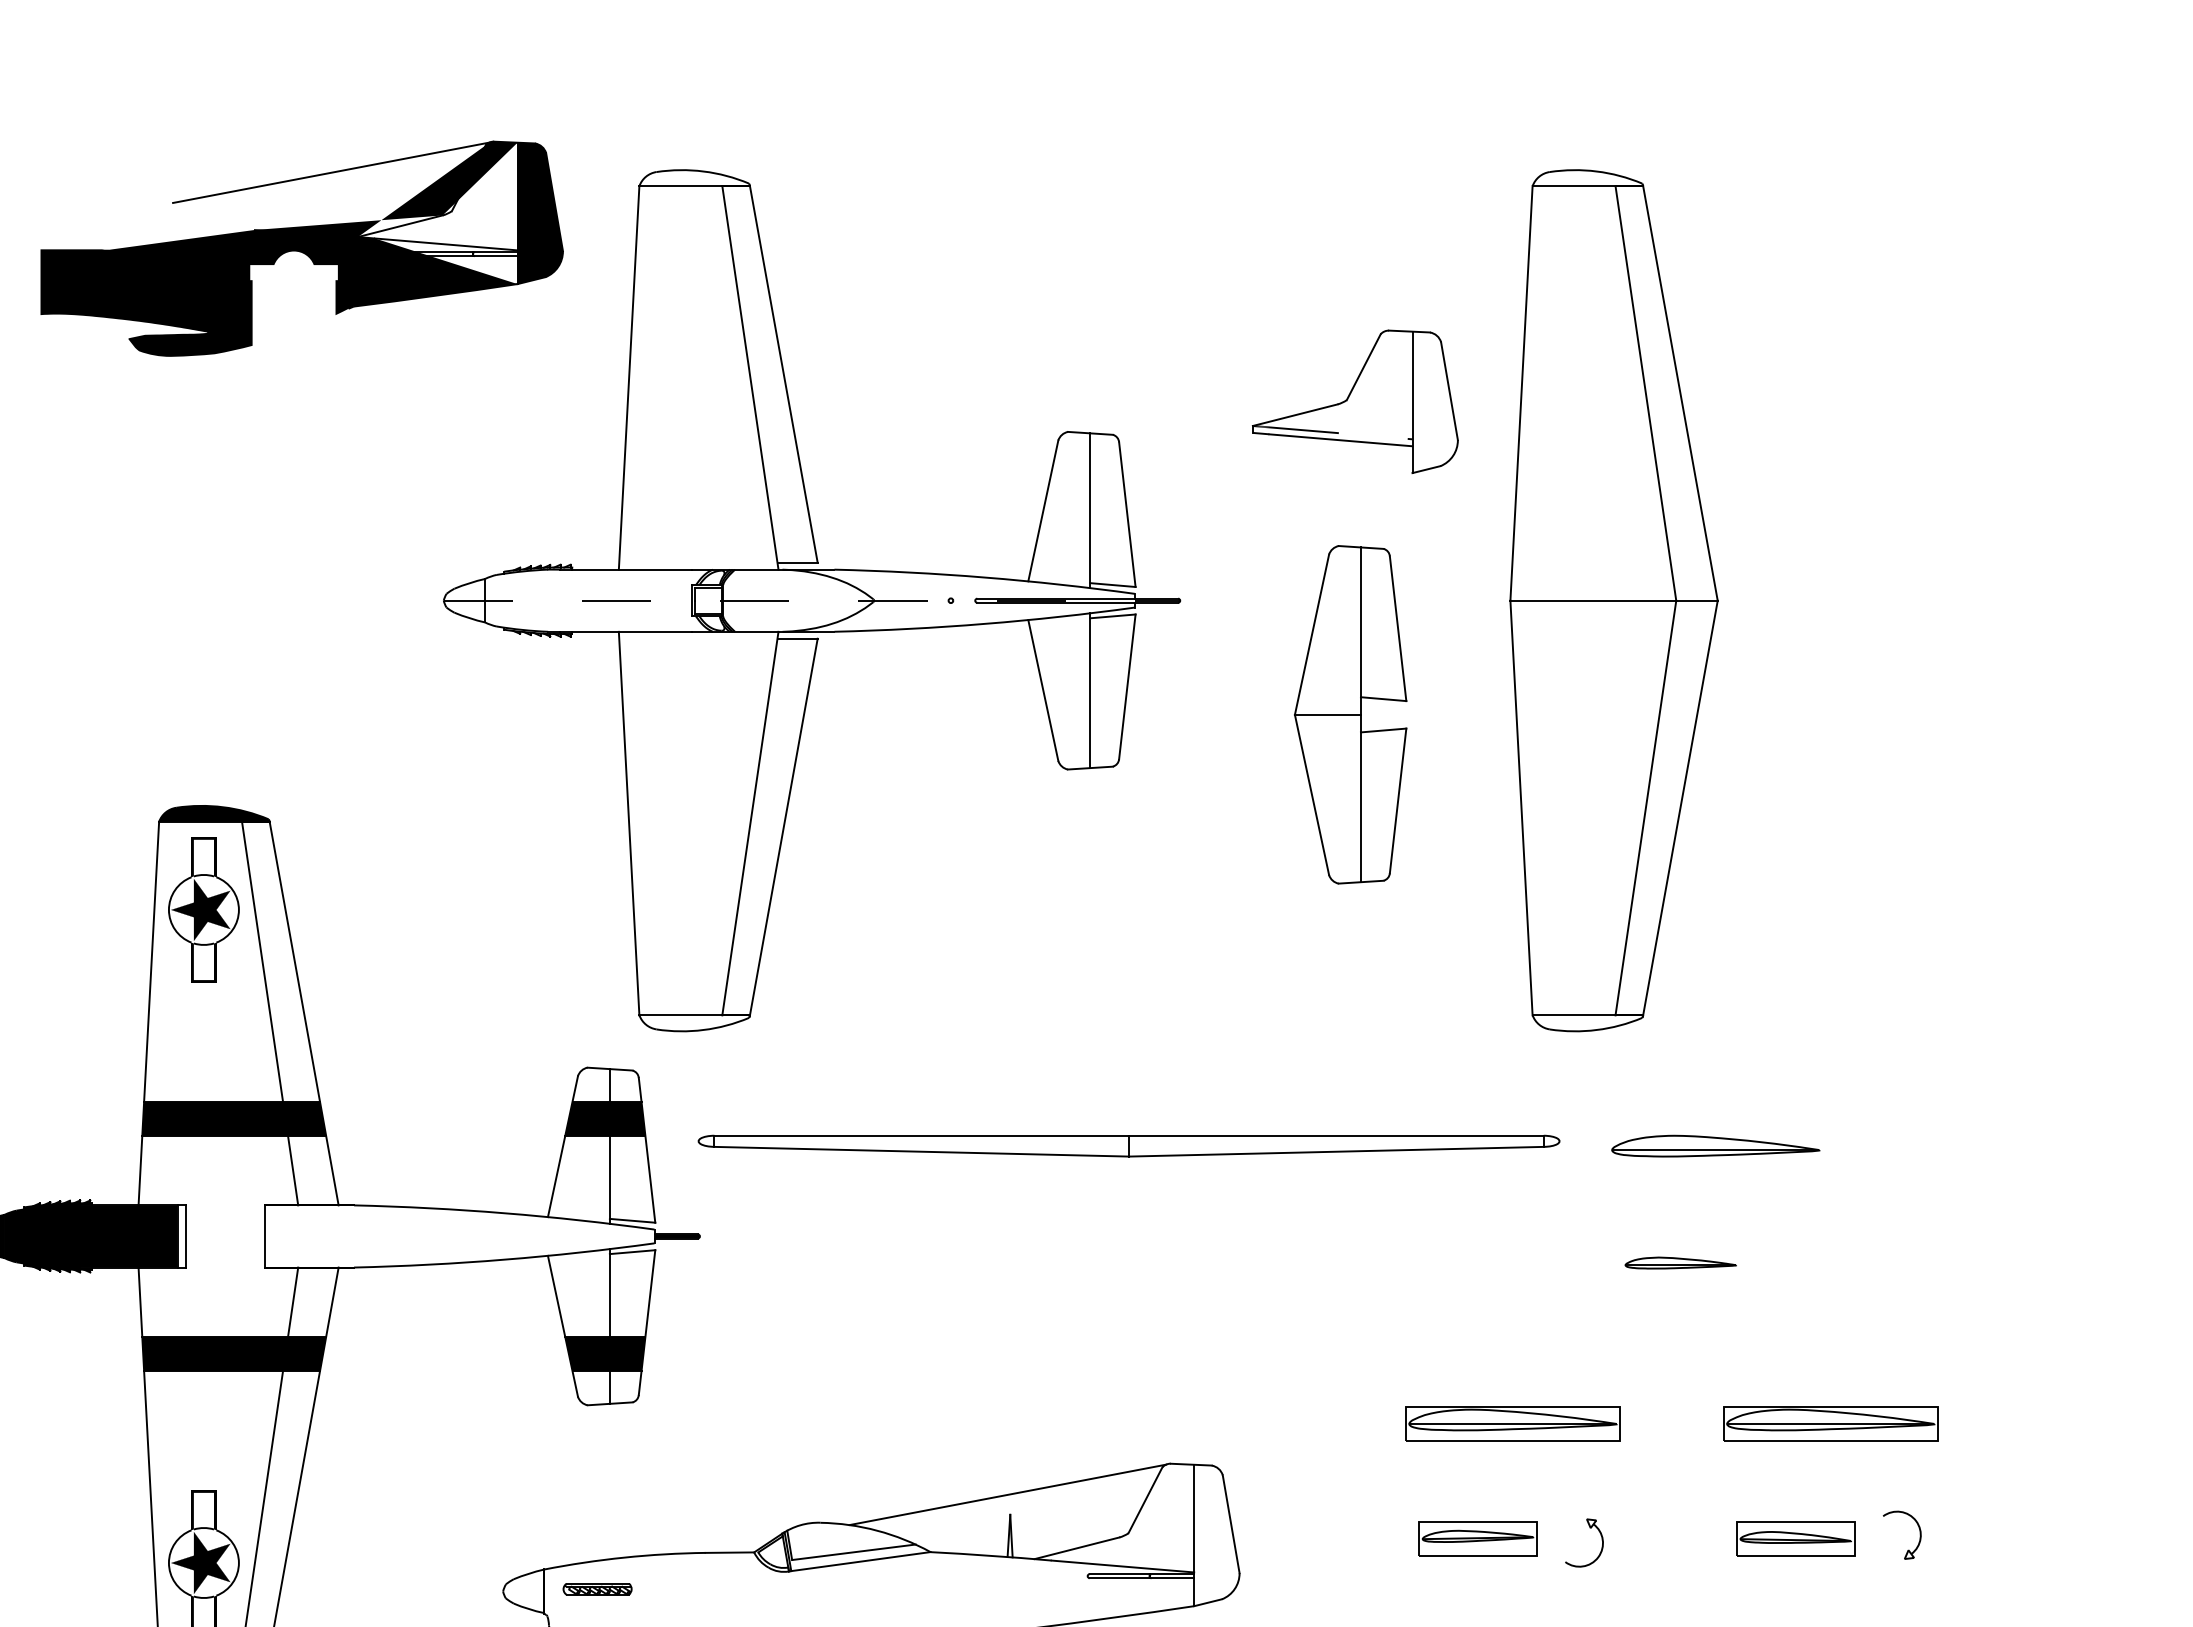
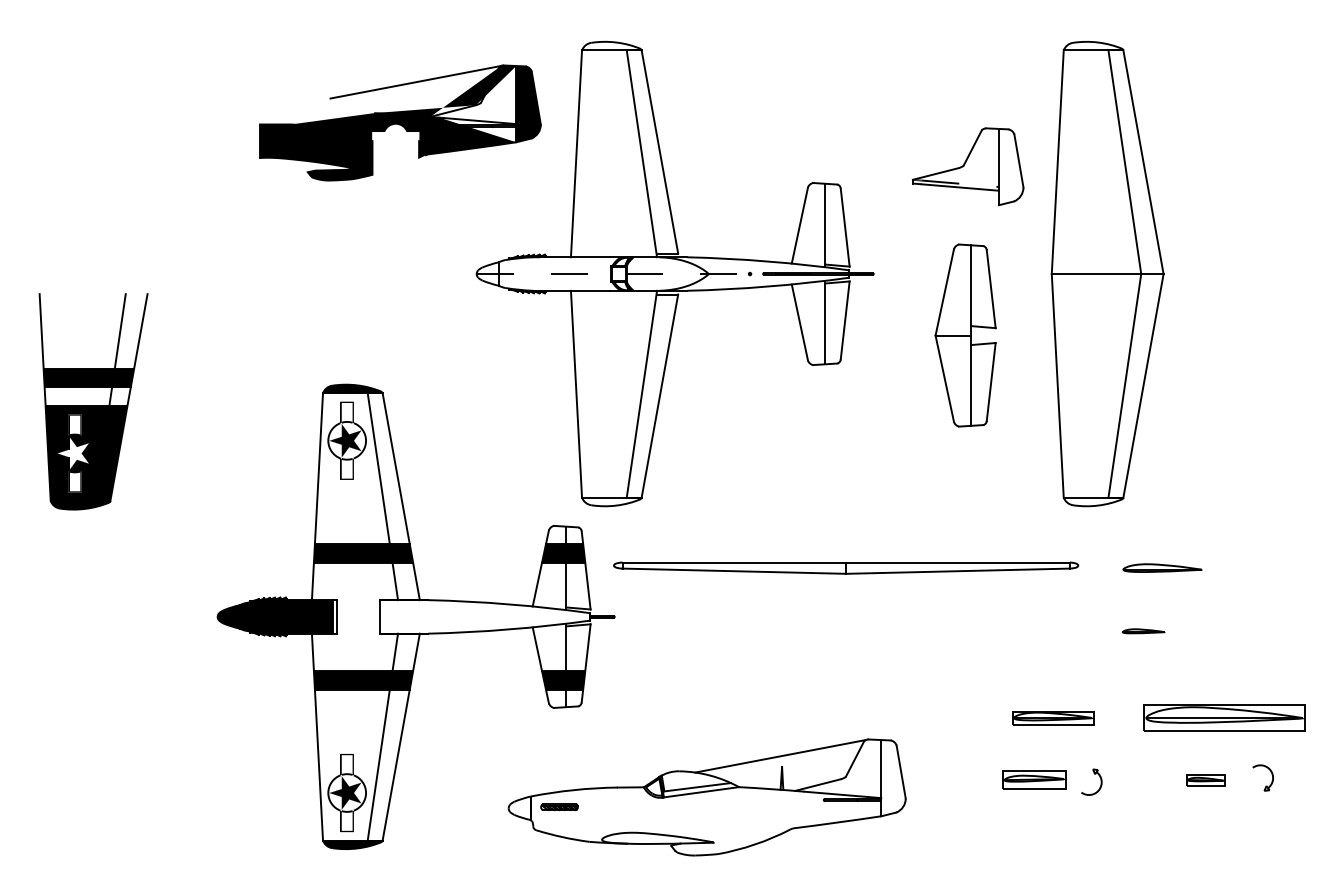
part: (302, 247) -> (400, 122), moved
part: (1715, 1144) -> (1162, 567), size x0.7
part: (1680, 1263) -> (1143, 631), size x0.7
part: (1511, 1422) -> (1052, 717), size x0.7
part: (1830, 1422) -> (1224, 717), size x1.4
part: (1795, 1537) -> (1205, 779), size x0.6

